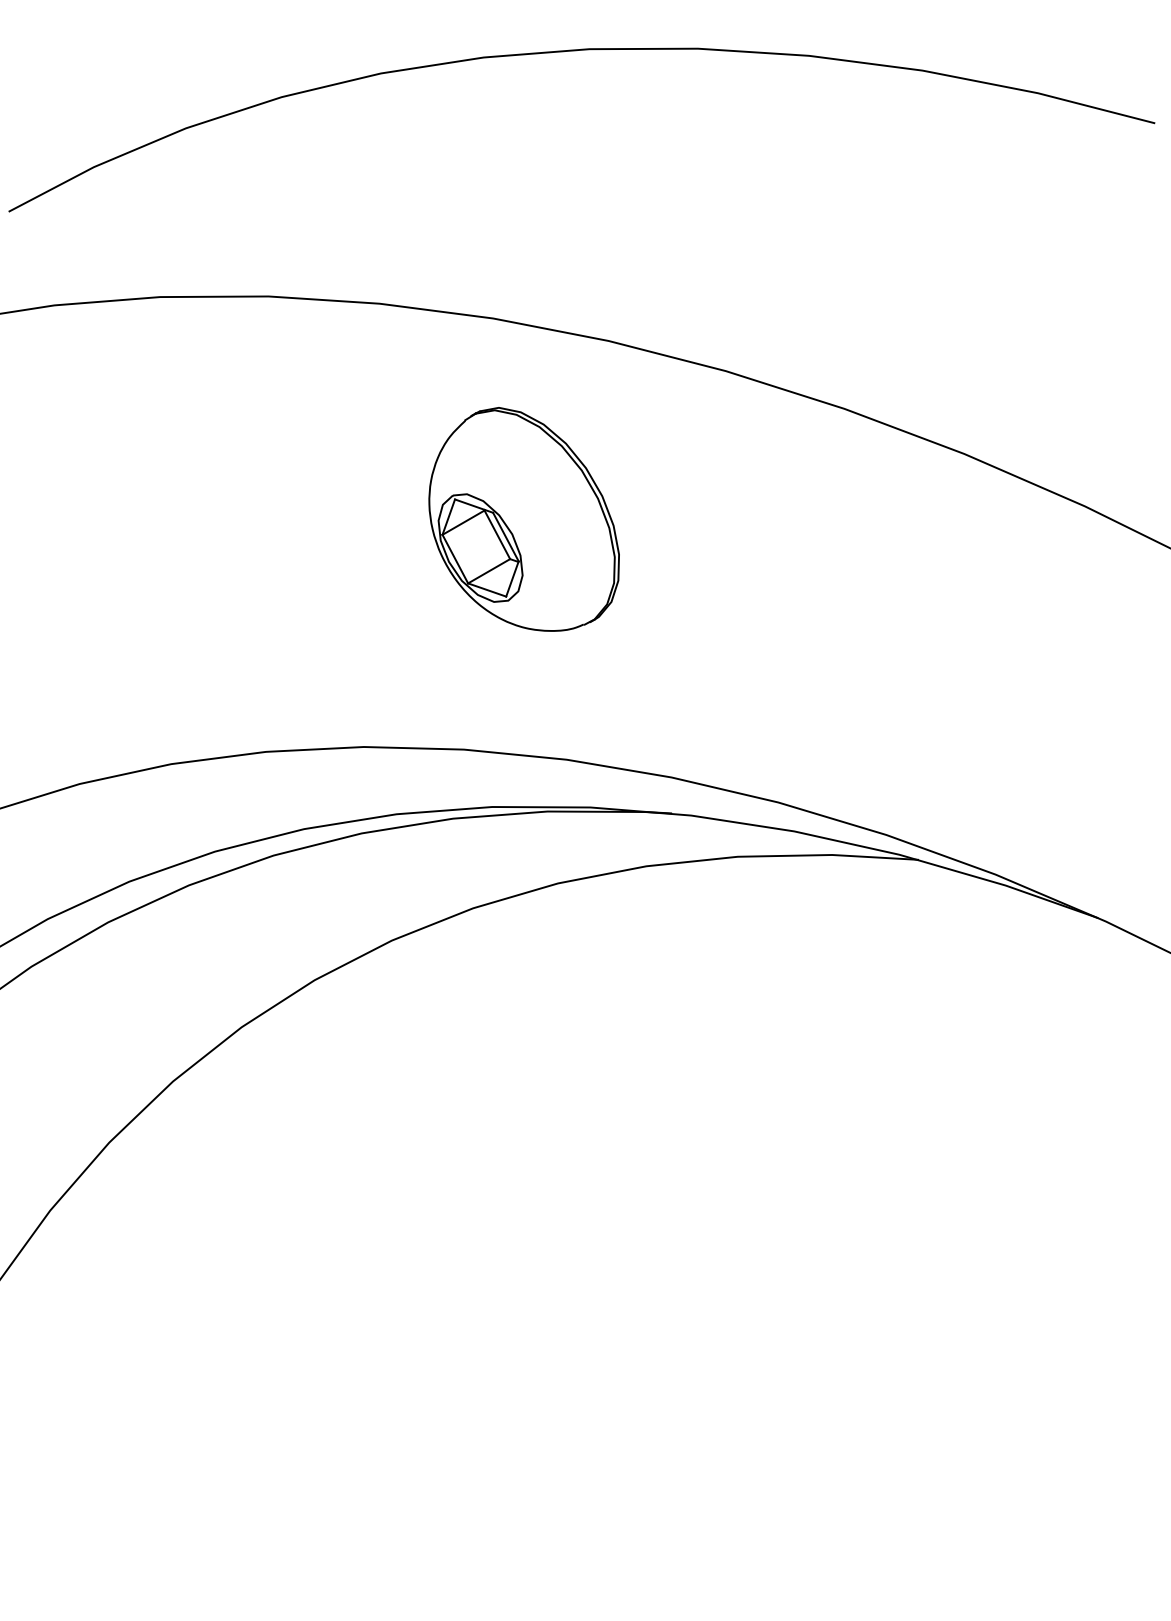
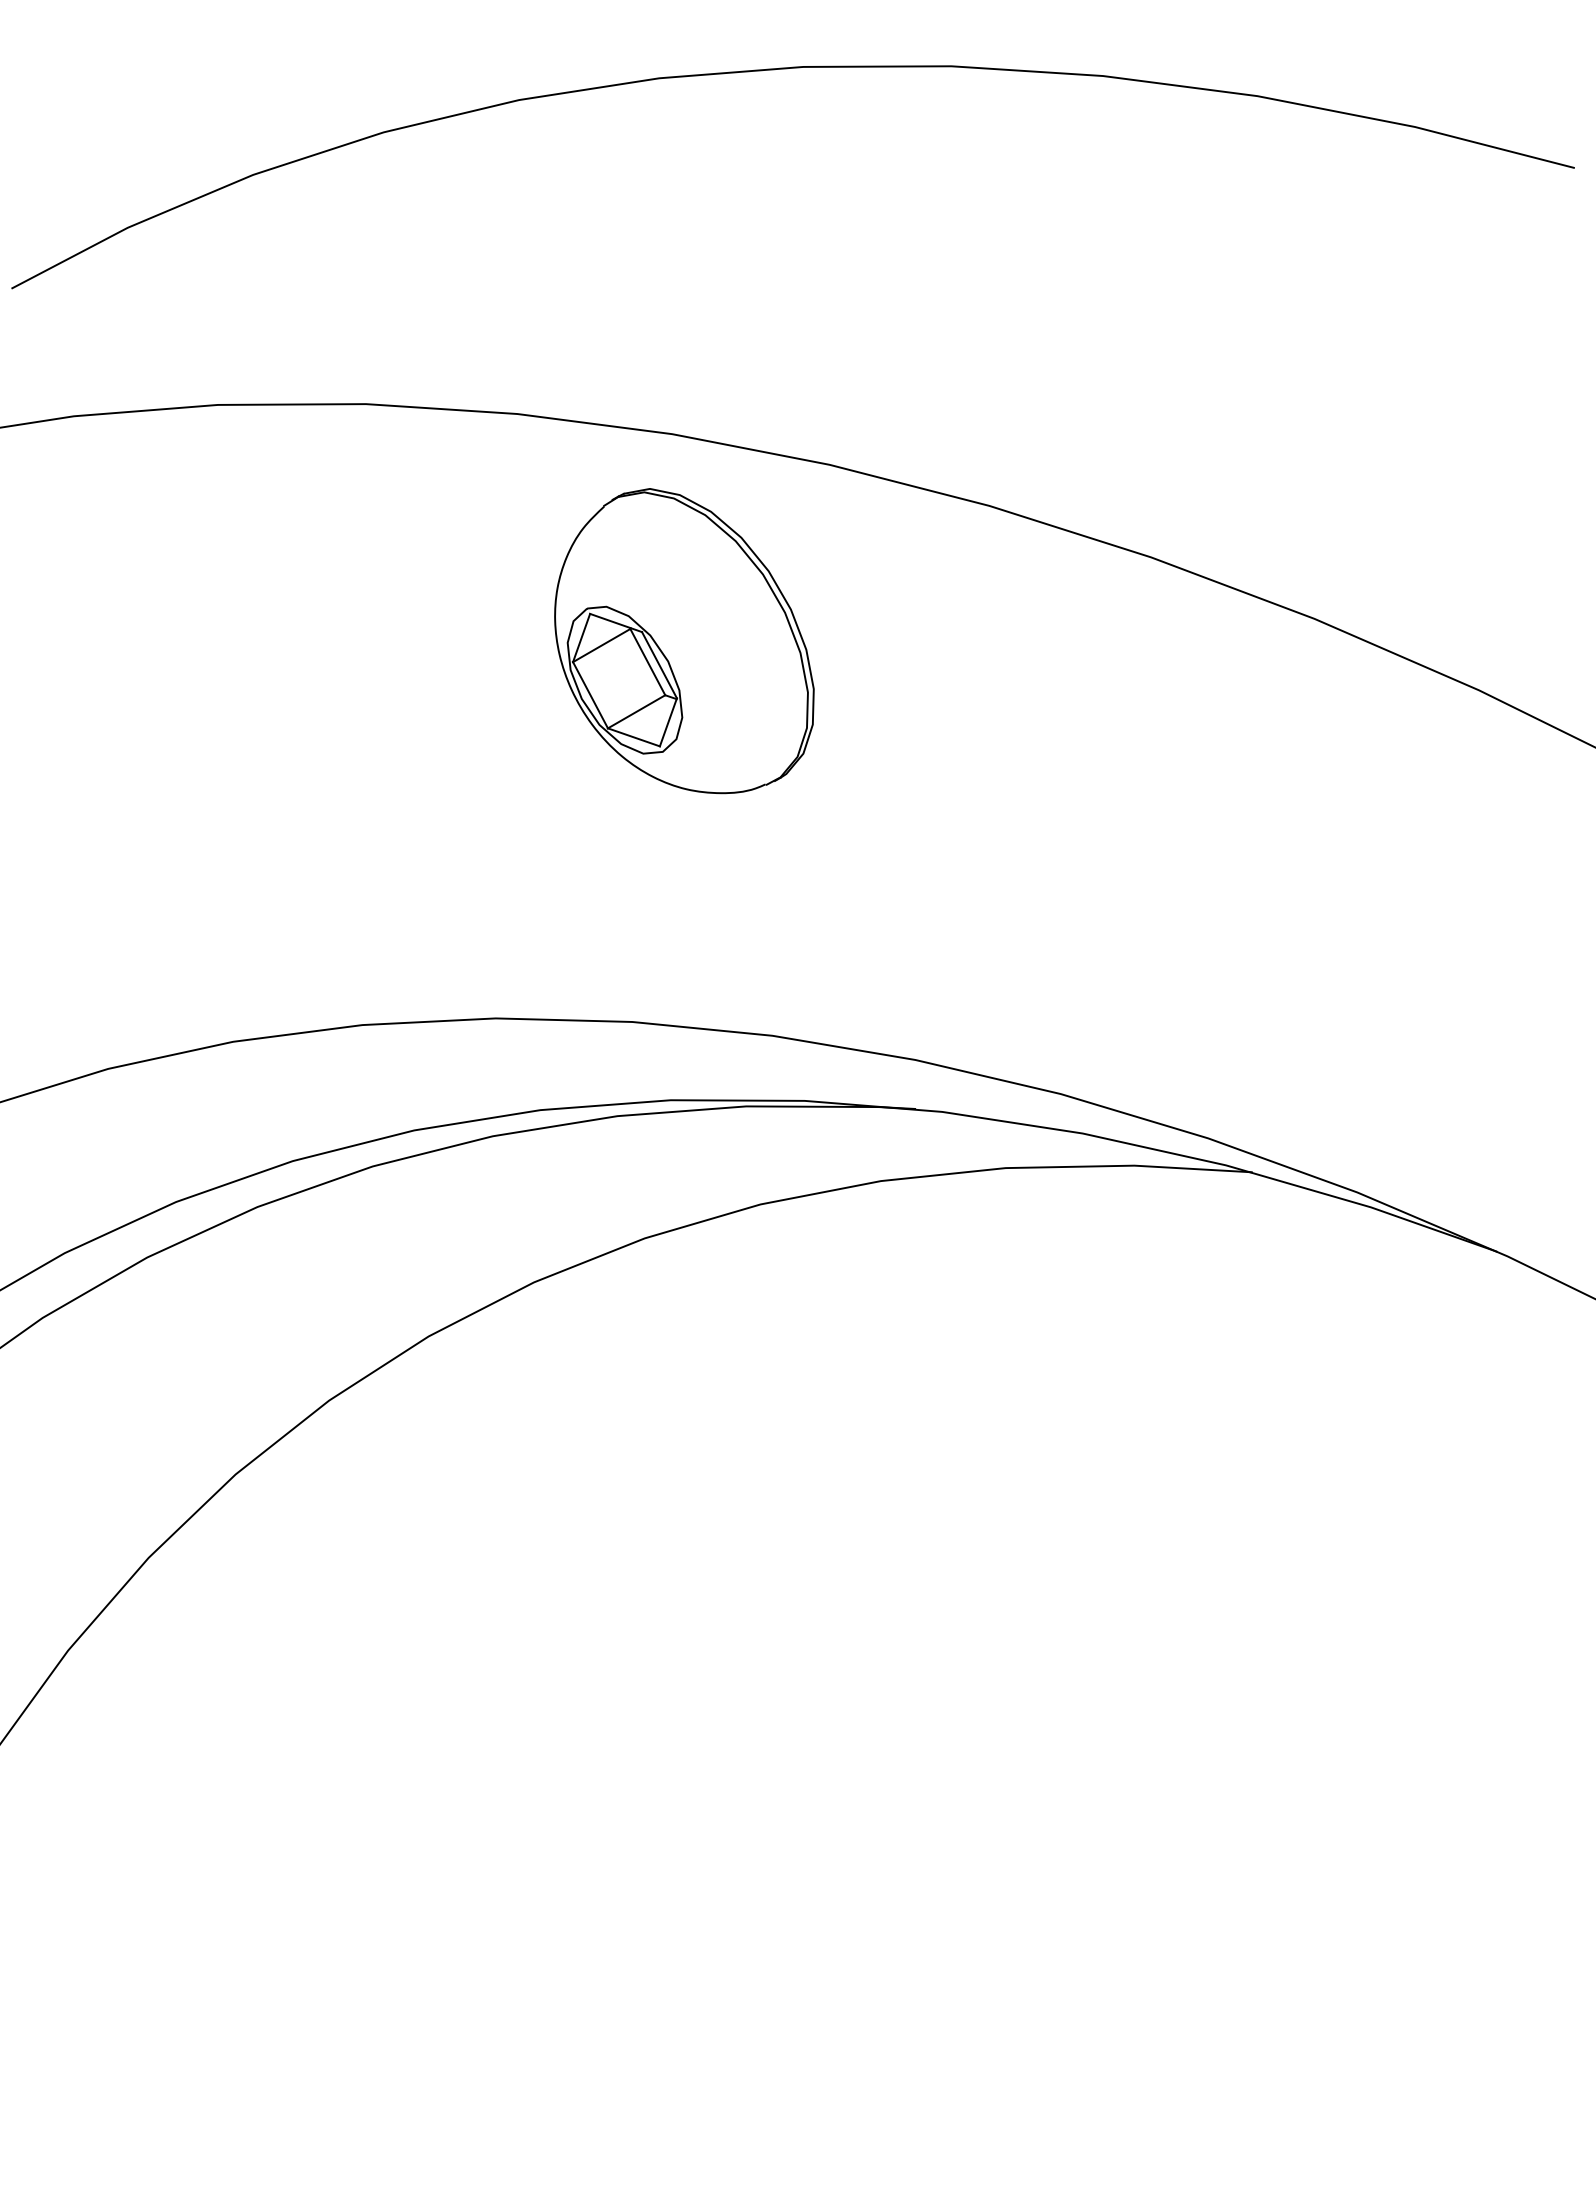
part: (524, 519) -> (684, 641), moved

